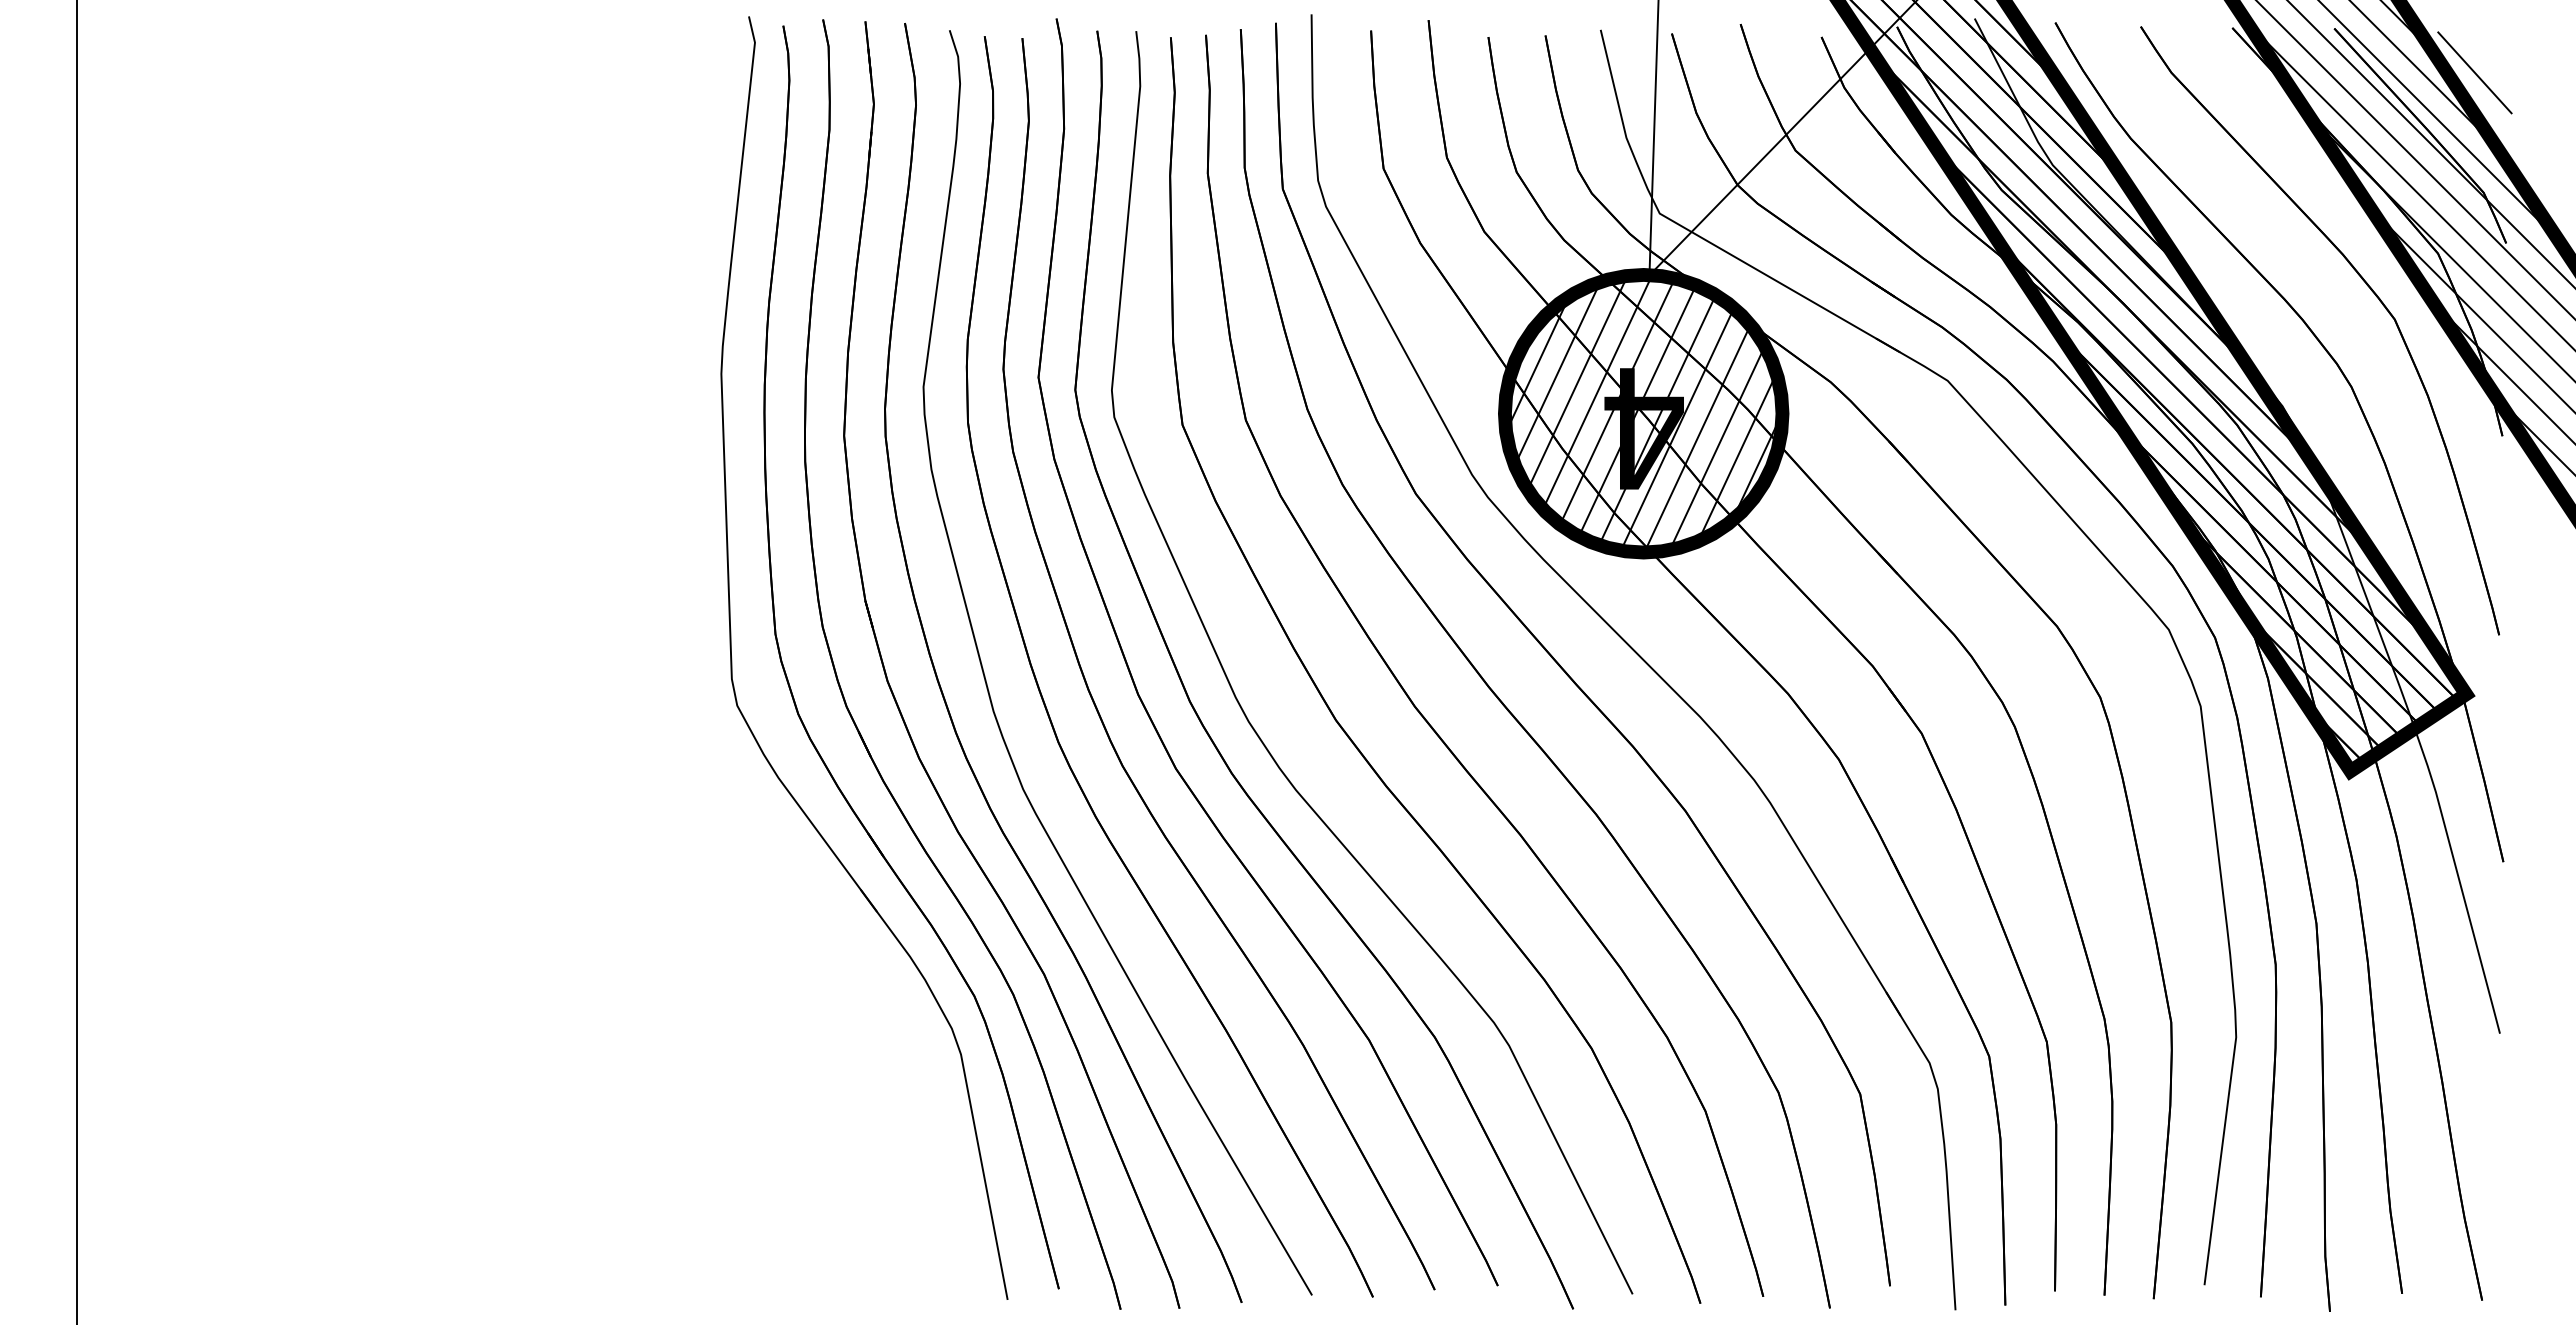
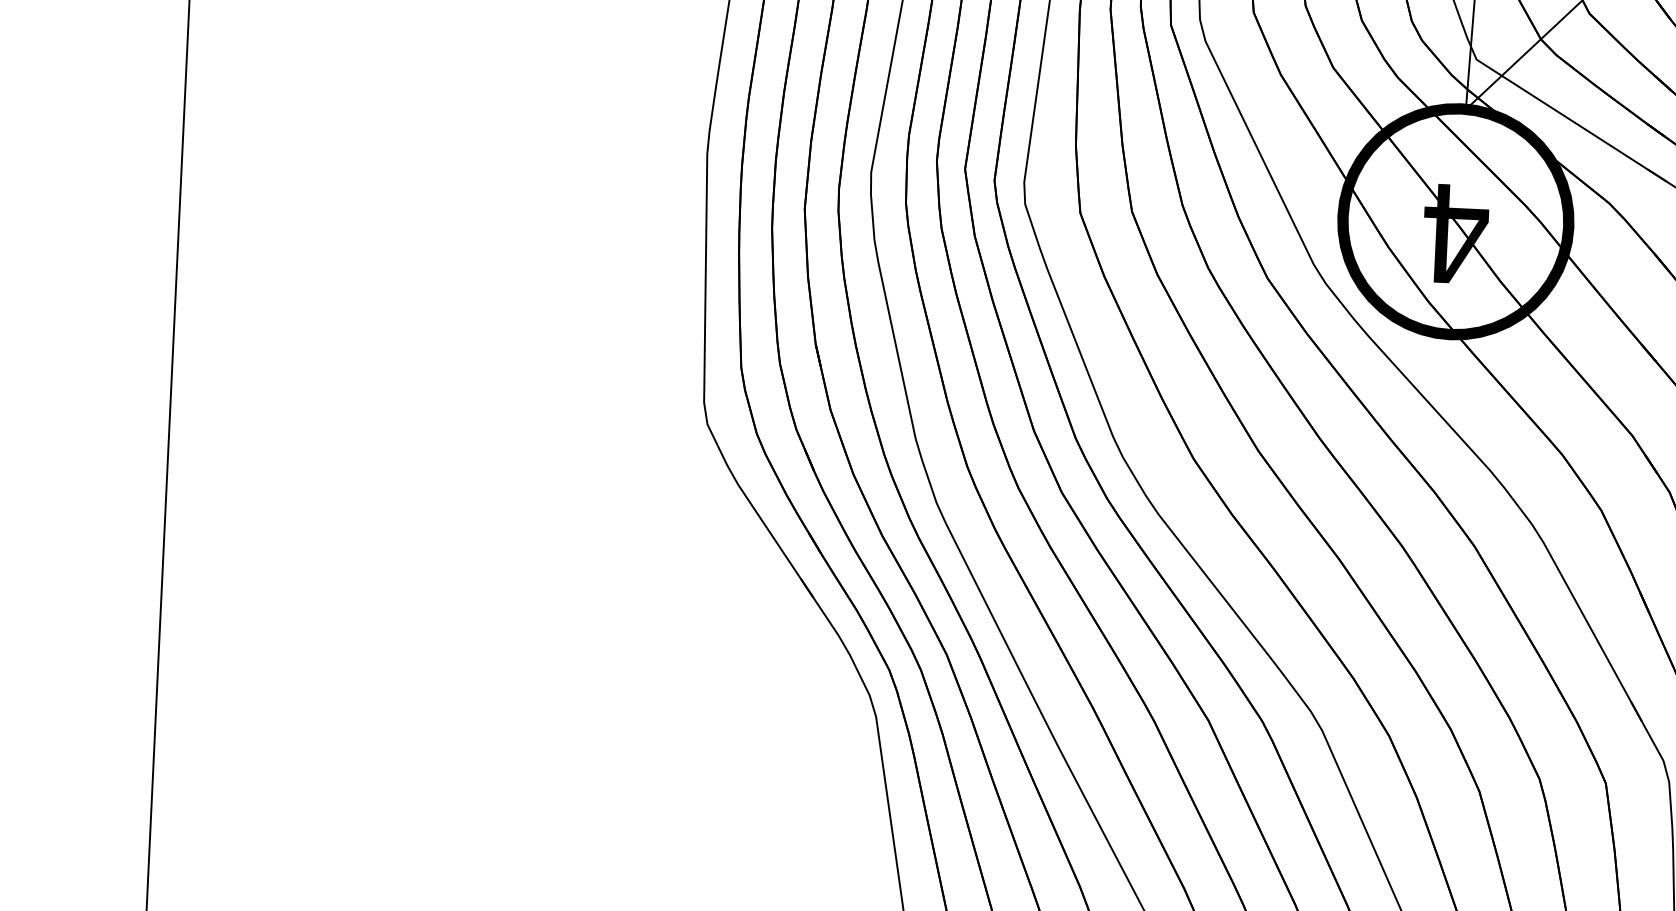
hatch: (1644, 413) -> (1456, 221), removed

